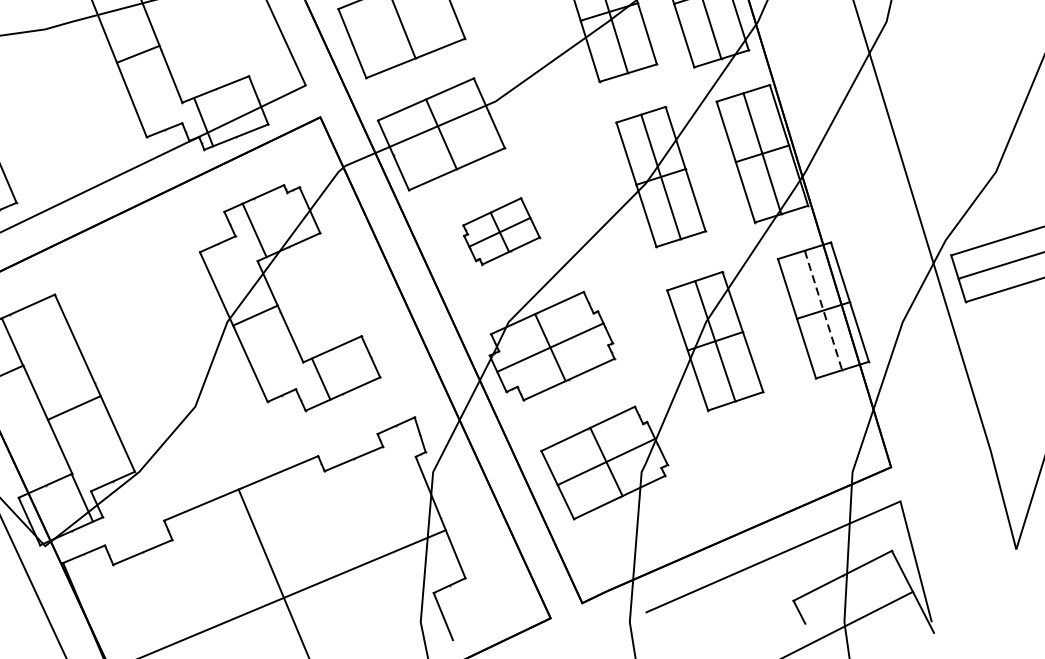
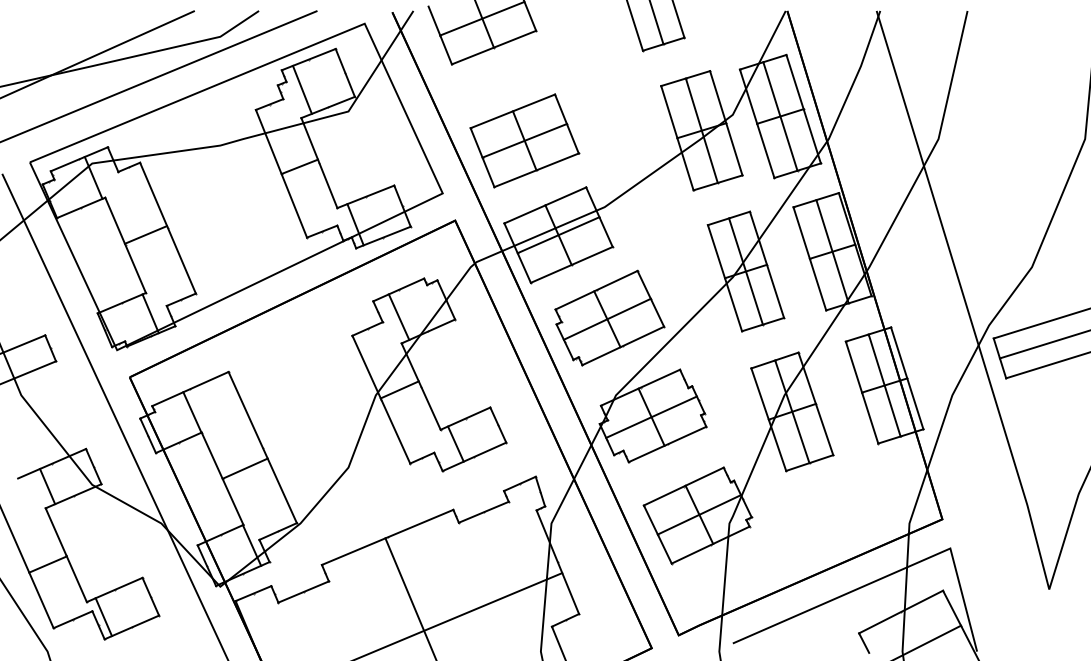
line: (401, 23) -> (524, 140), added
line: (441, 134) -> (558, 235), added
part: (501, 230) -> (609, 317), size x1.67
line: (823, 310) -> (884, 385), dashed -> solid

